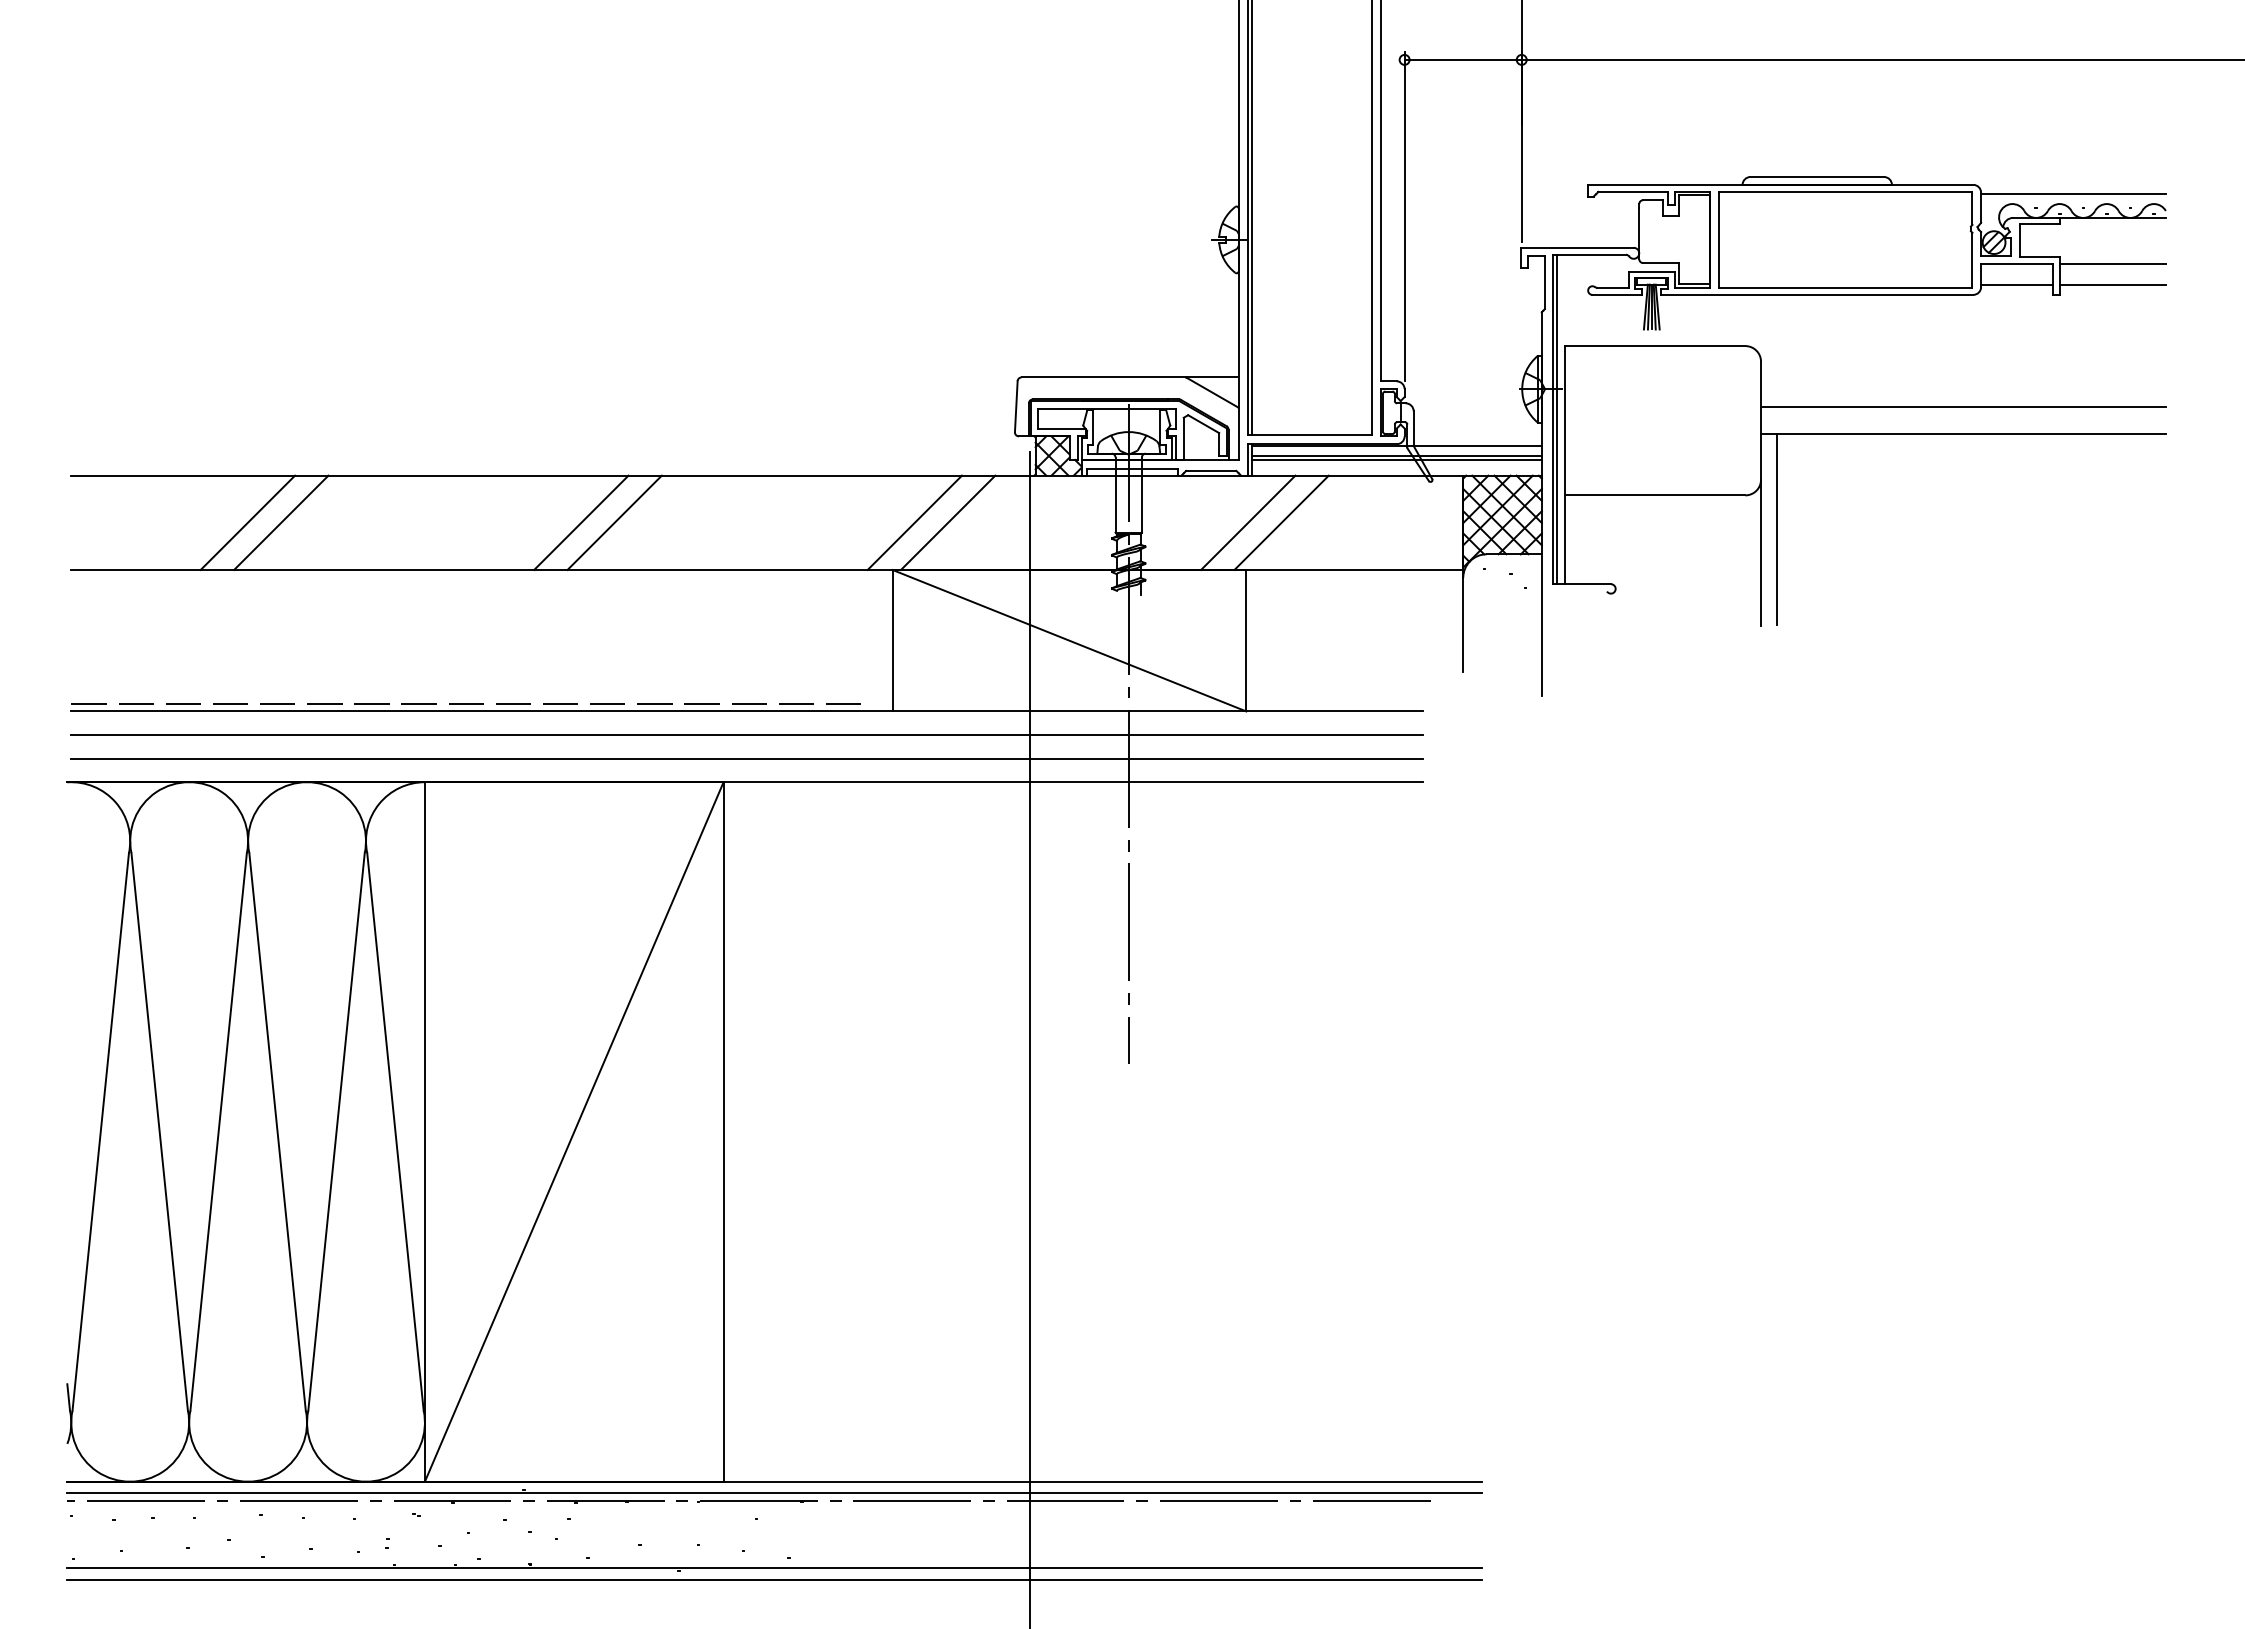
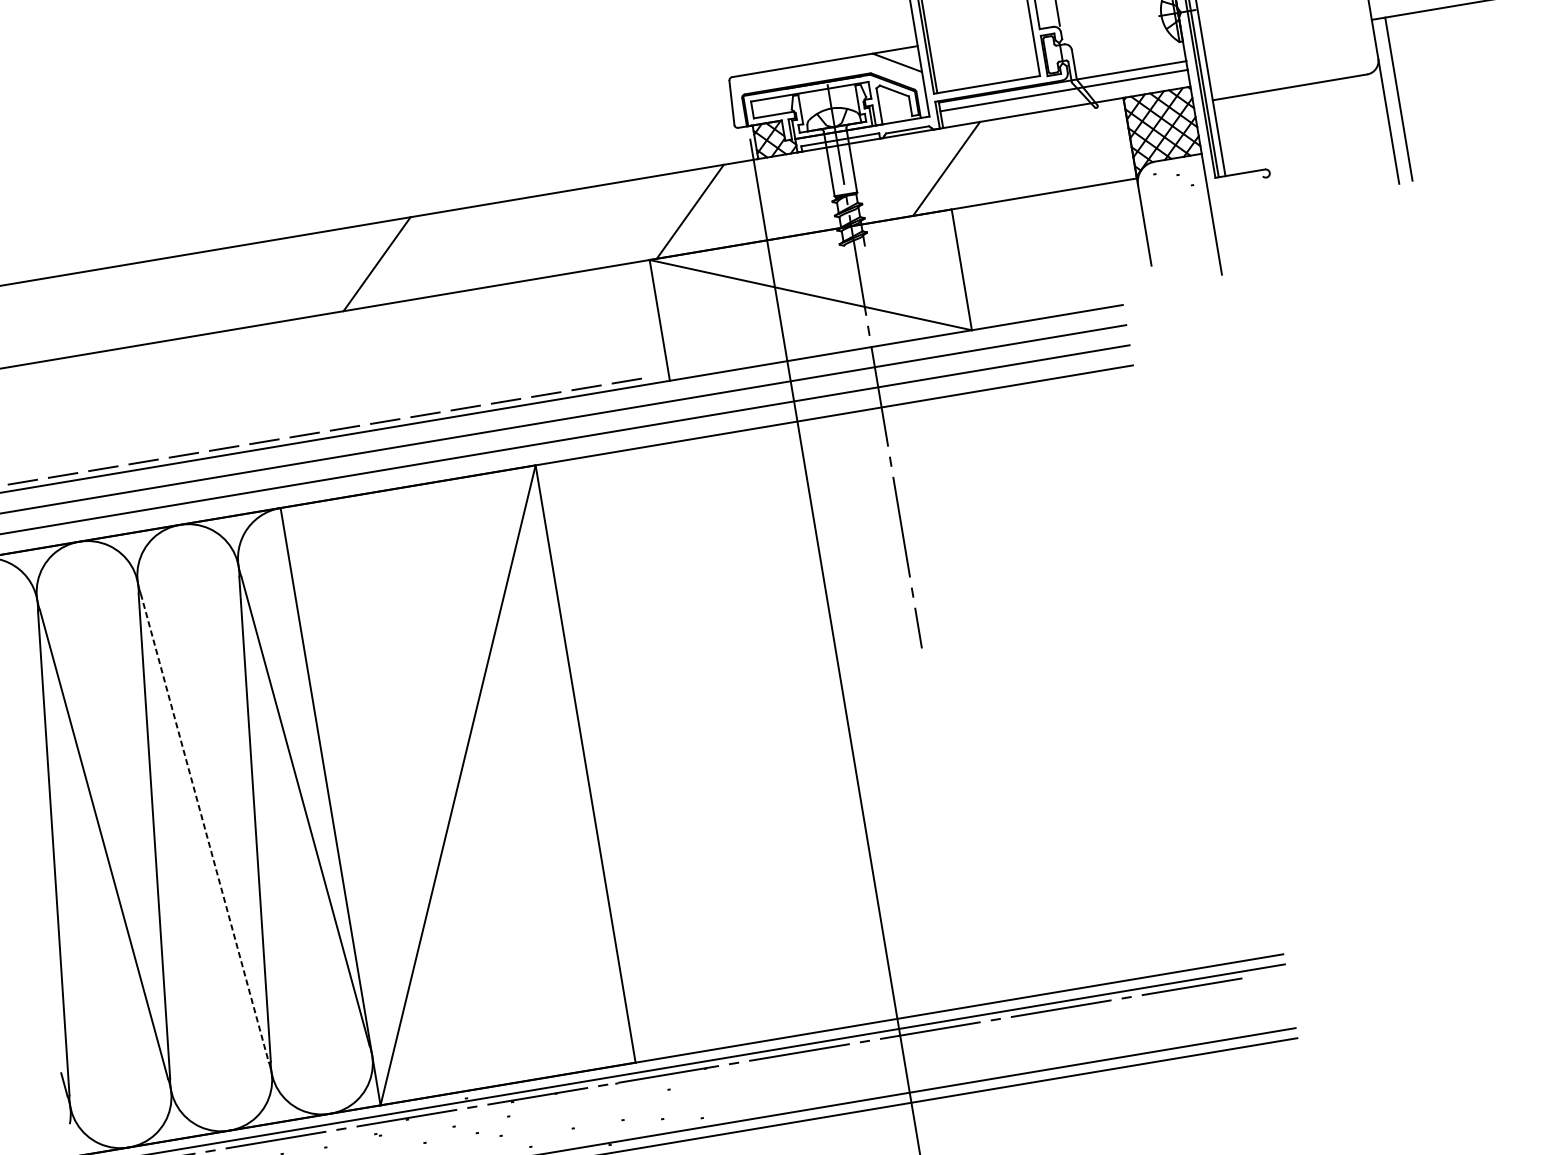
line: (1397, 459) -> (1064, 93), removed
line: (247, 522) -> (91, 311), removed
line: (281, 522) -> (121, 306), removed
line: (614, 522) -> (405, 259), removed
line: (914, 522) -> (661, 216), removed
line: (1281, 522) -> (974, 163), removed
line: (277, 1132) -> (204, 828), solid -> dashed

